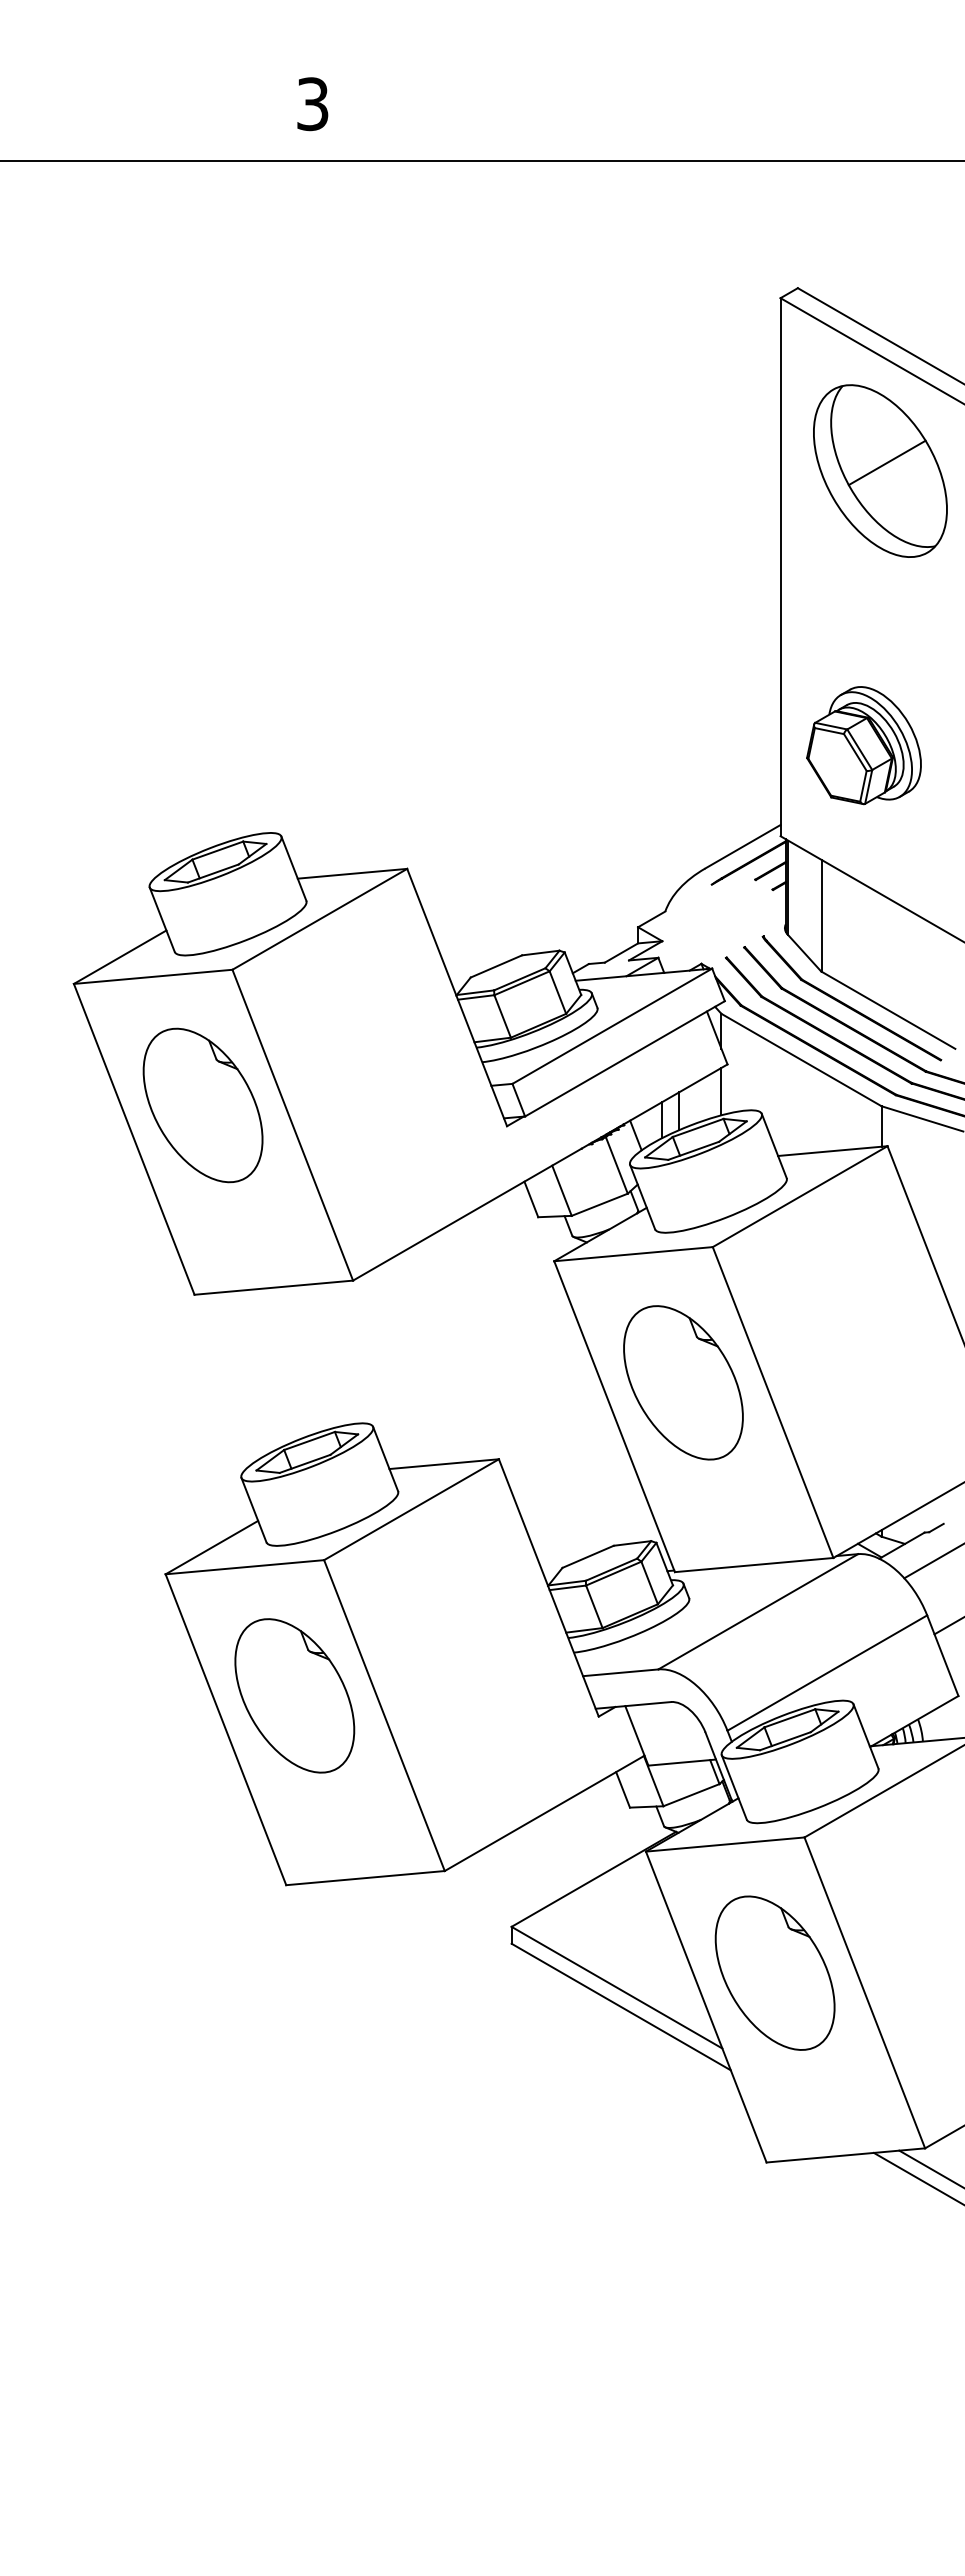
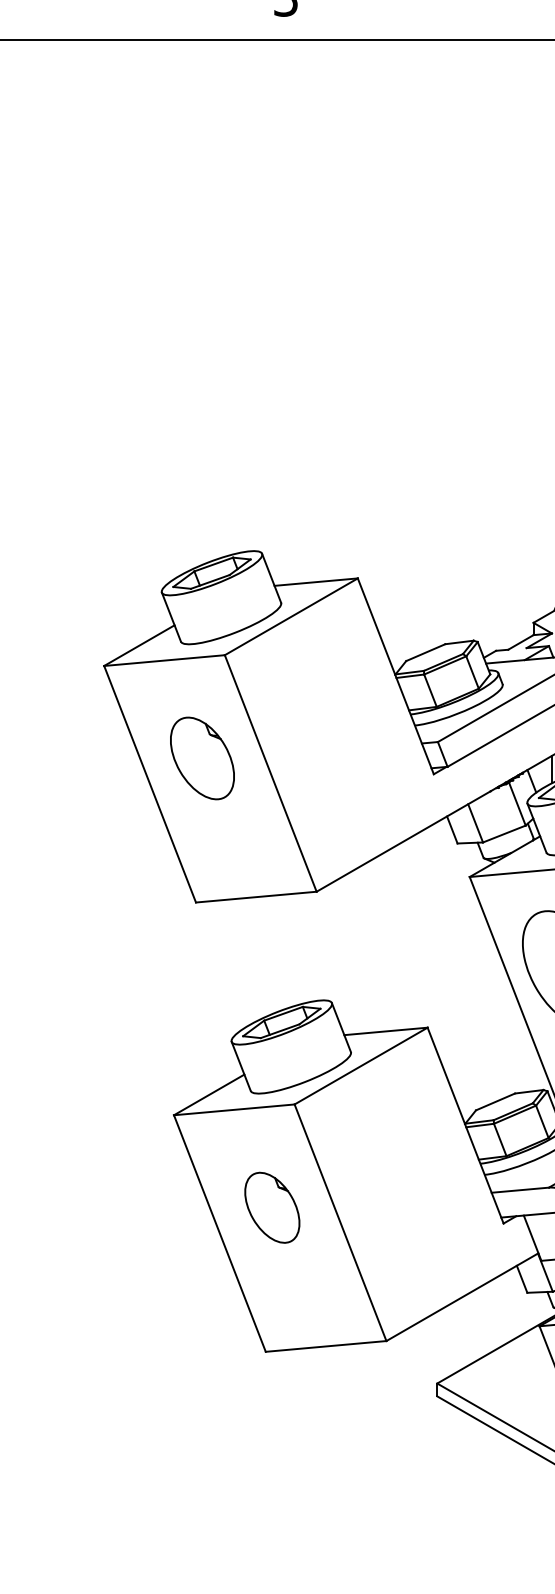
part: (202, 1105) -> (202, 758), size x0.7
part: (294, 1695) -> (272, 1207), size x0.6

